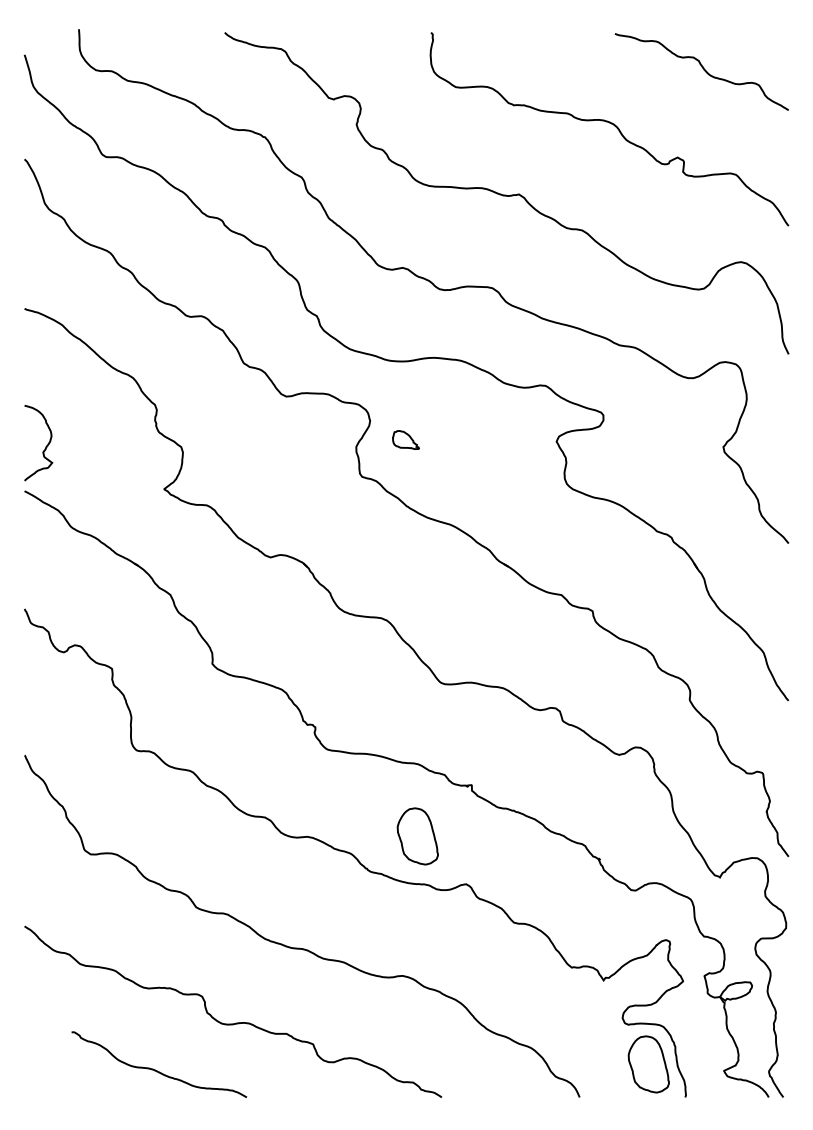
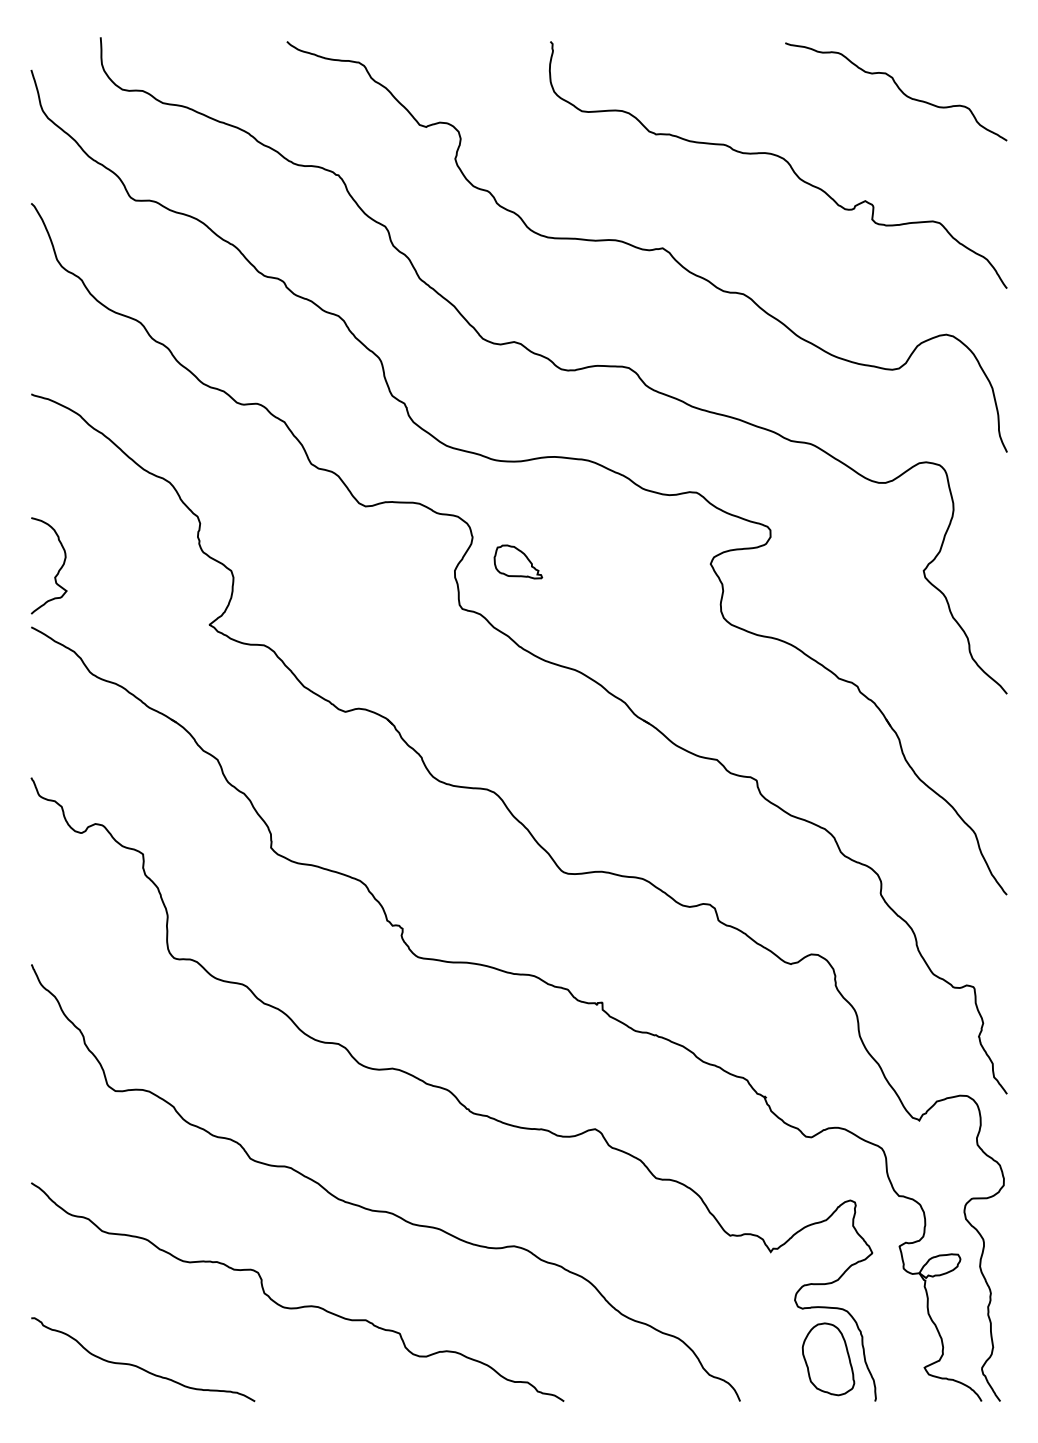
part: (405, 439) -> (517, 561), size x1.43
part: (417, 836) -> (533, 1068), removed
curve: (157, 1070) -> (140, 1367), moved

